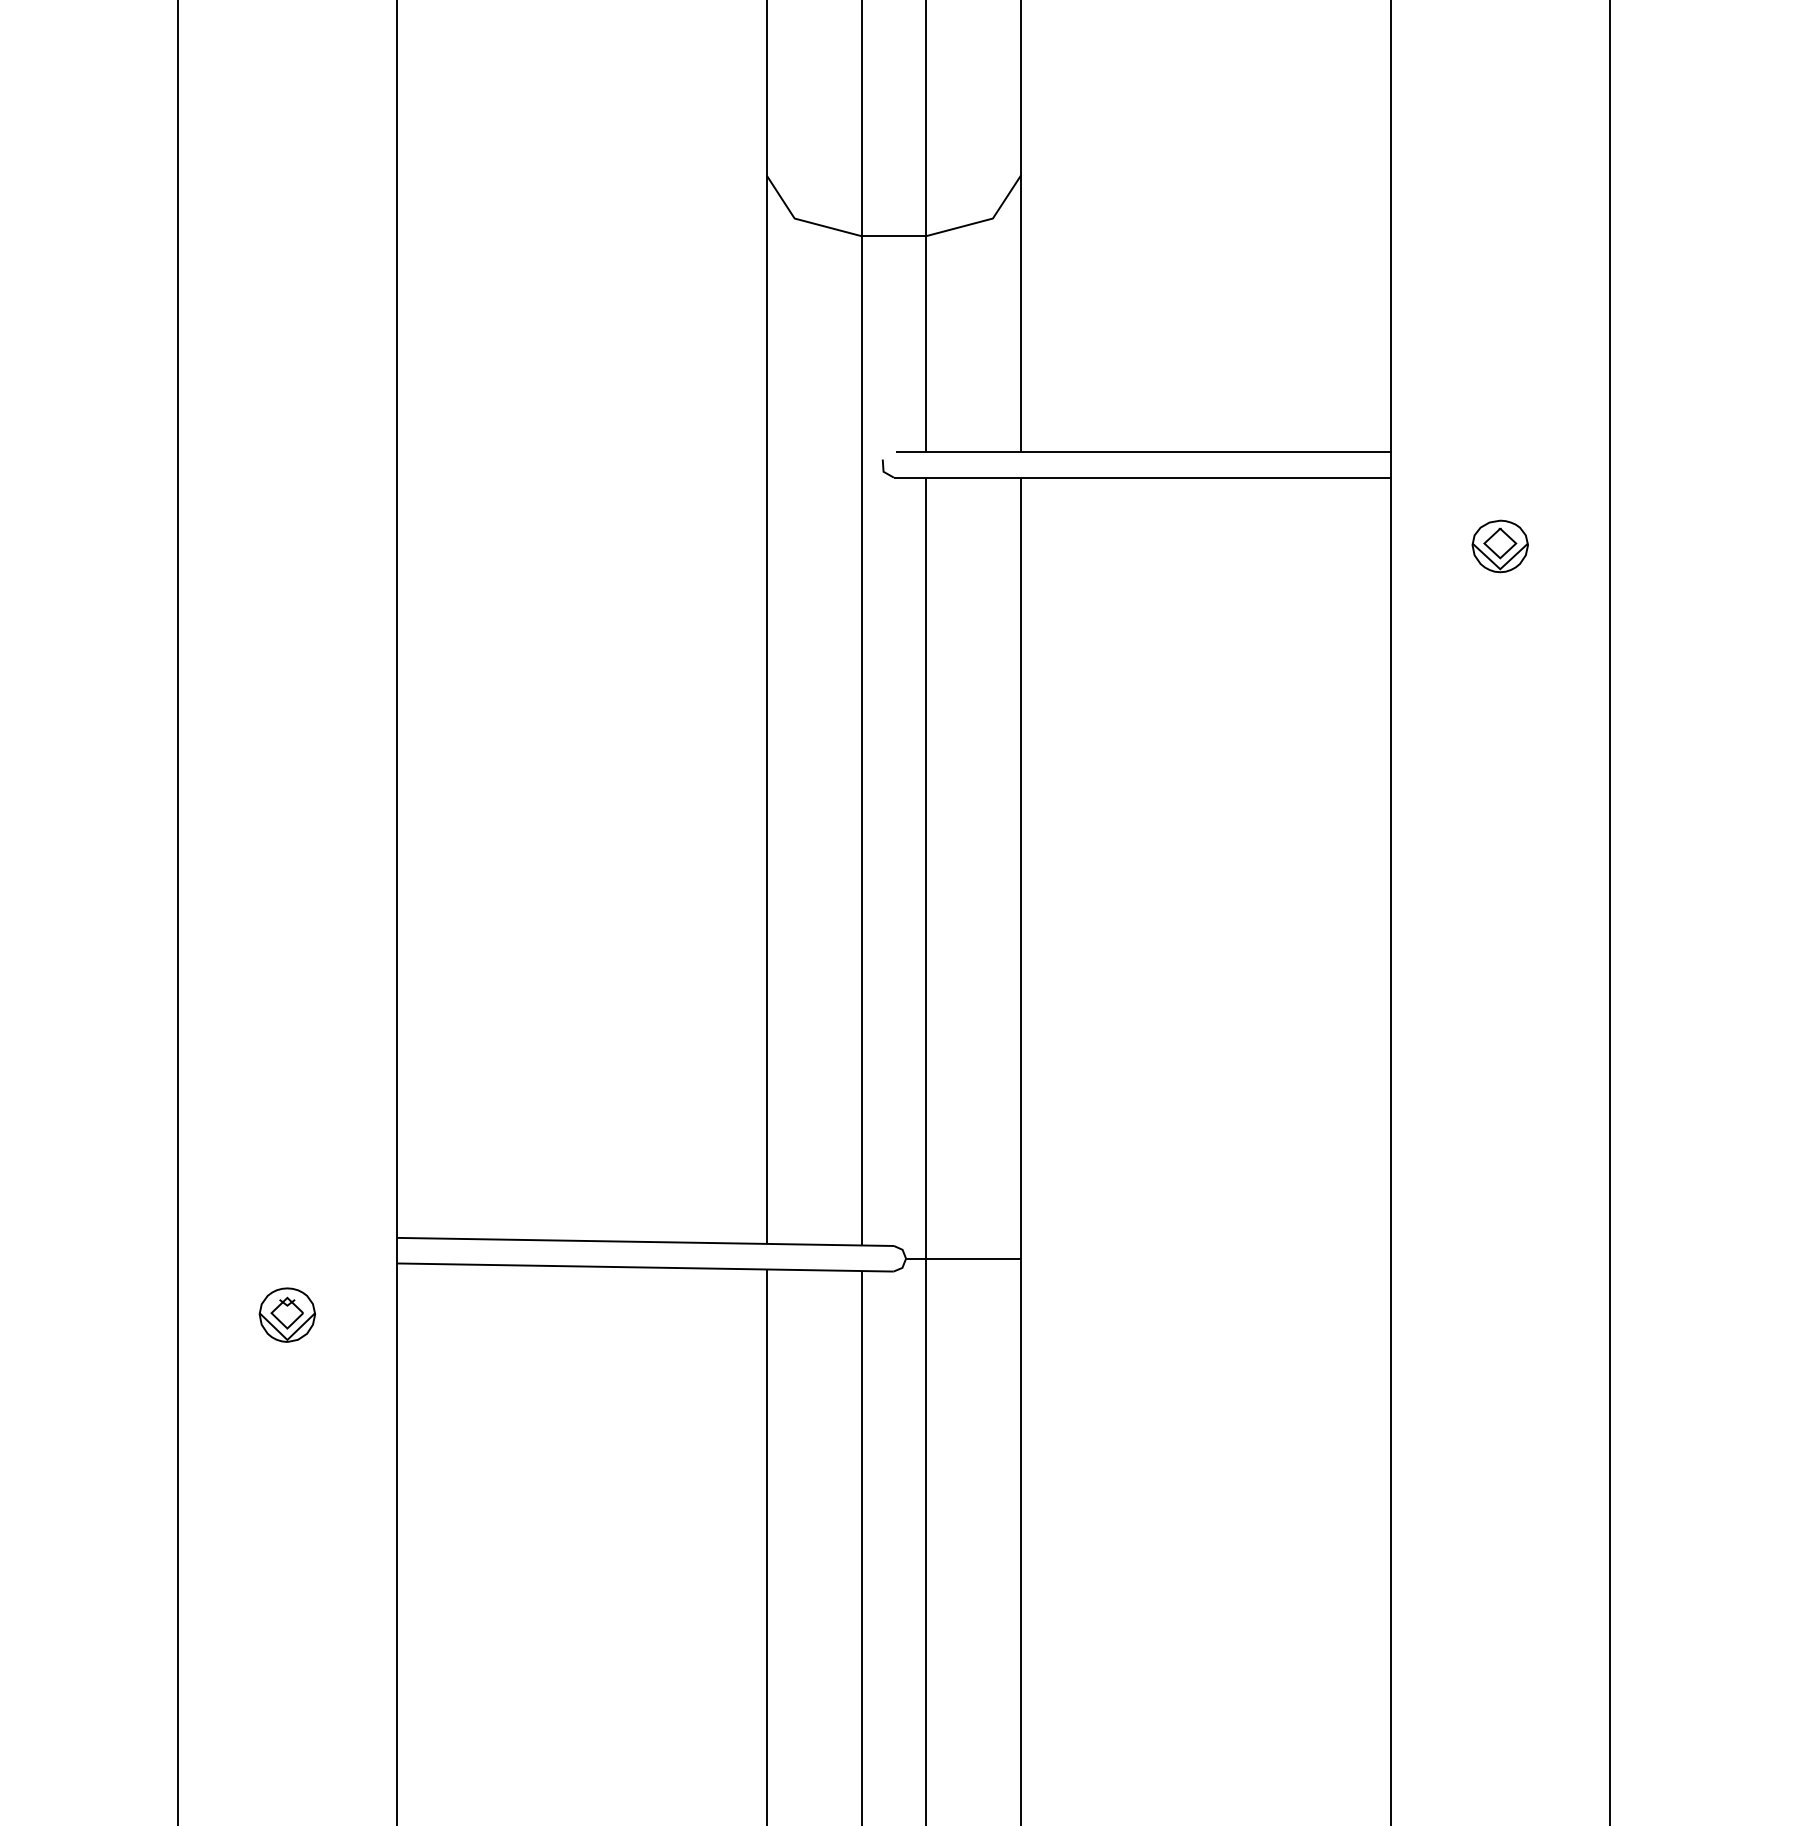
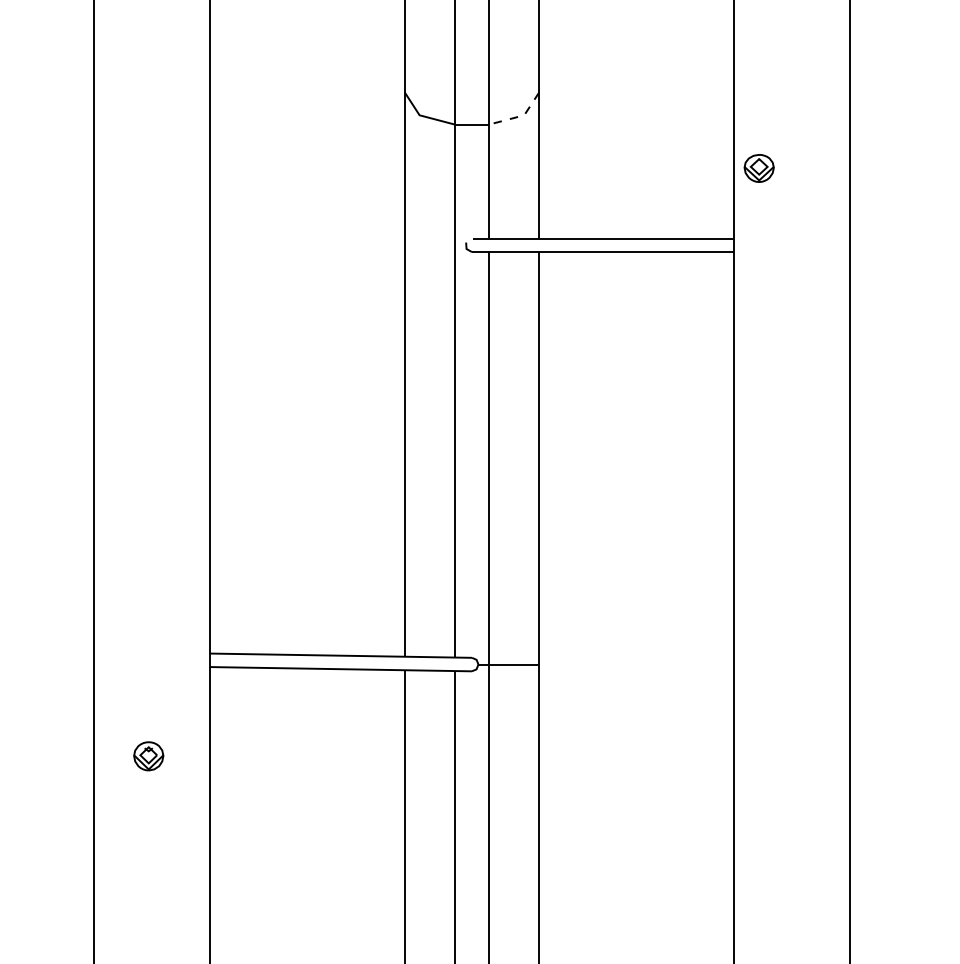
line: (985, 220) -> (520, 116), solid -> dashed
part: (1498, 546) -> (758, 168), moved
part: (286, 1315) -> (148, 756), moved

